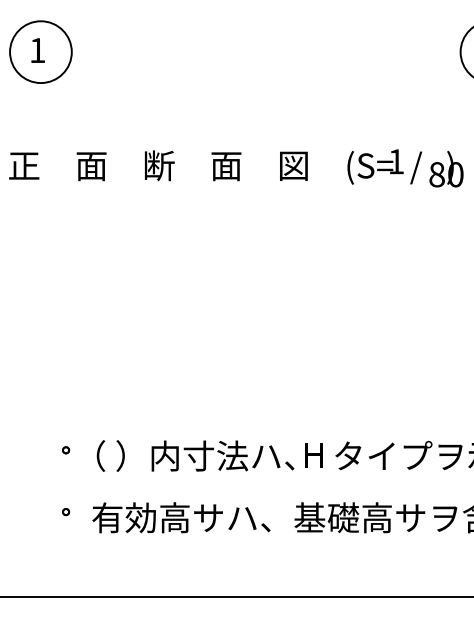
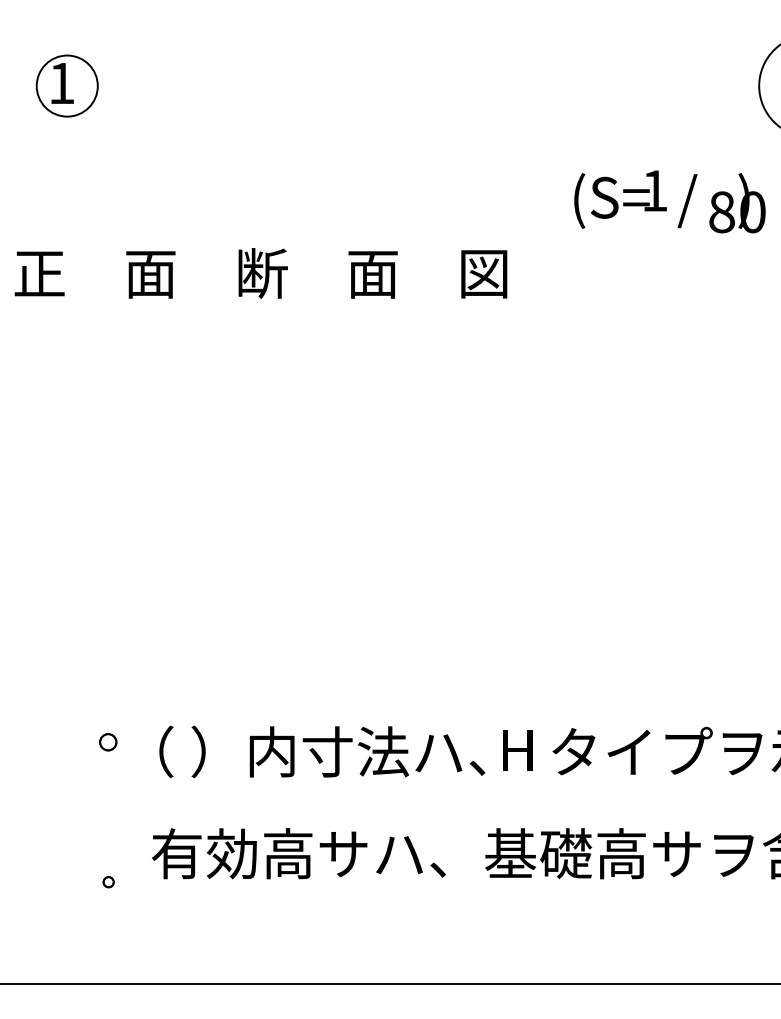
circle: (40, 52) -> (66, 86), size x0.6
text: (405, 168) -> (669, 202), moved
part: (66, 450) -> (109, 742), size x1.6
part: (66, 512) -> (109, 882), moved

